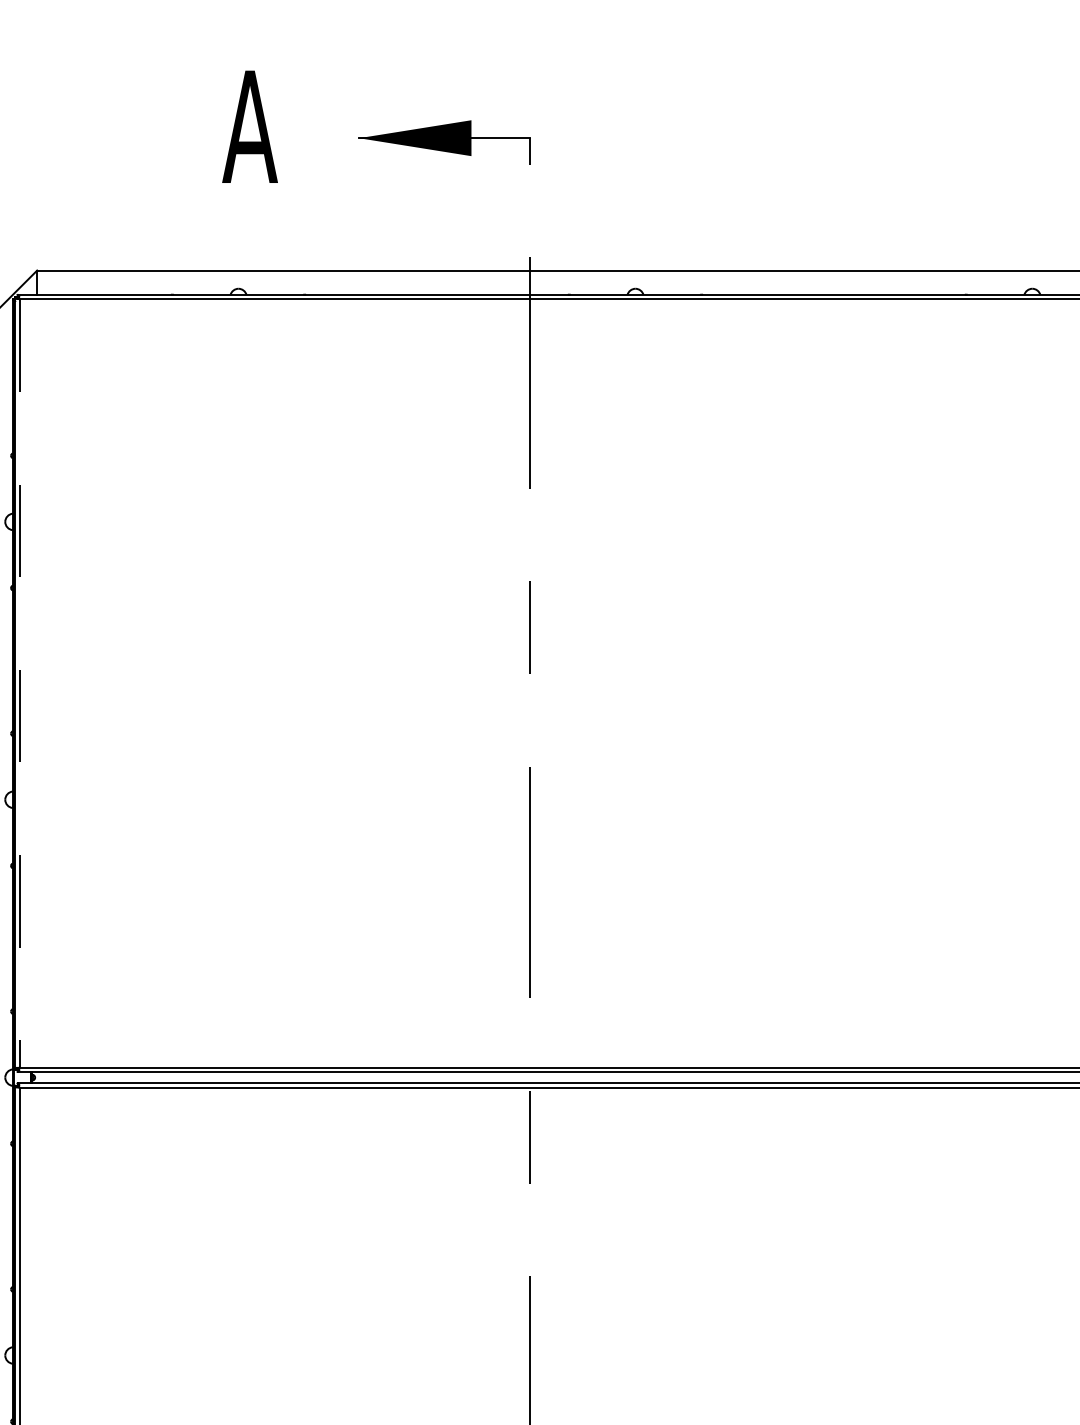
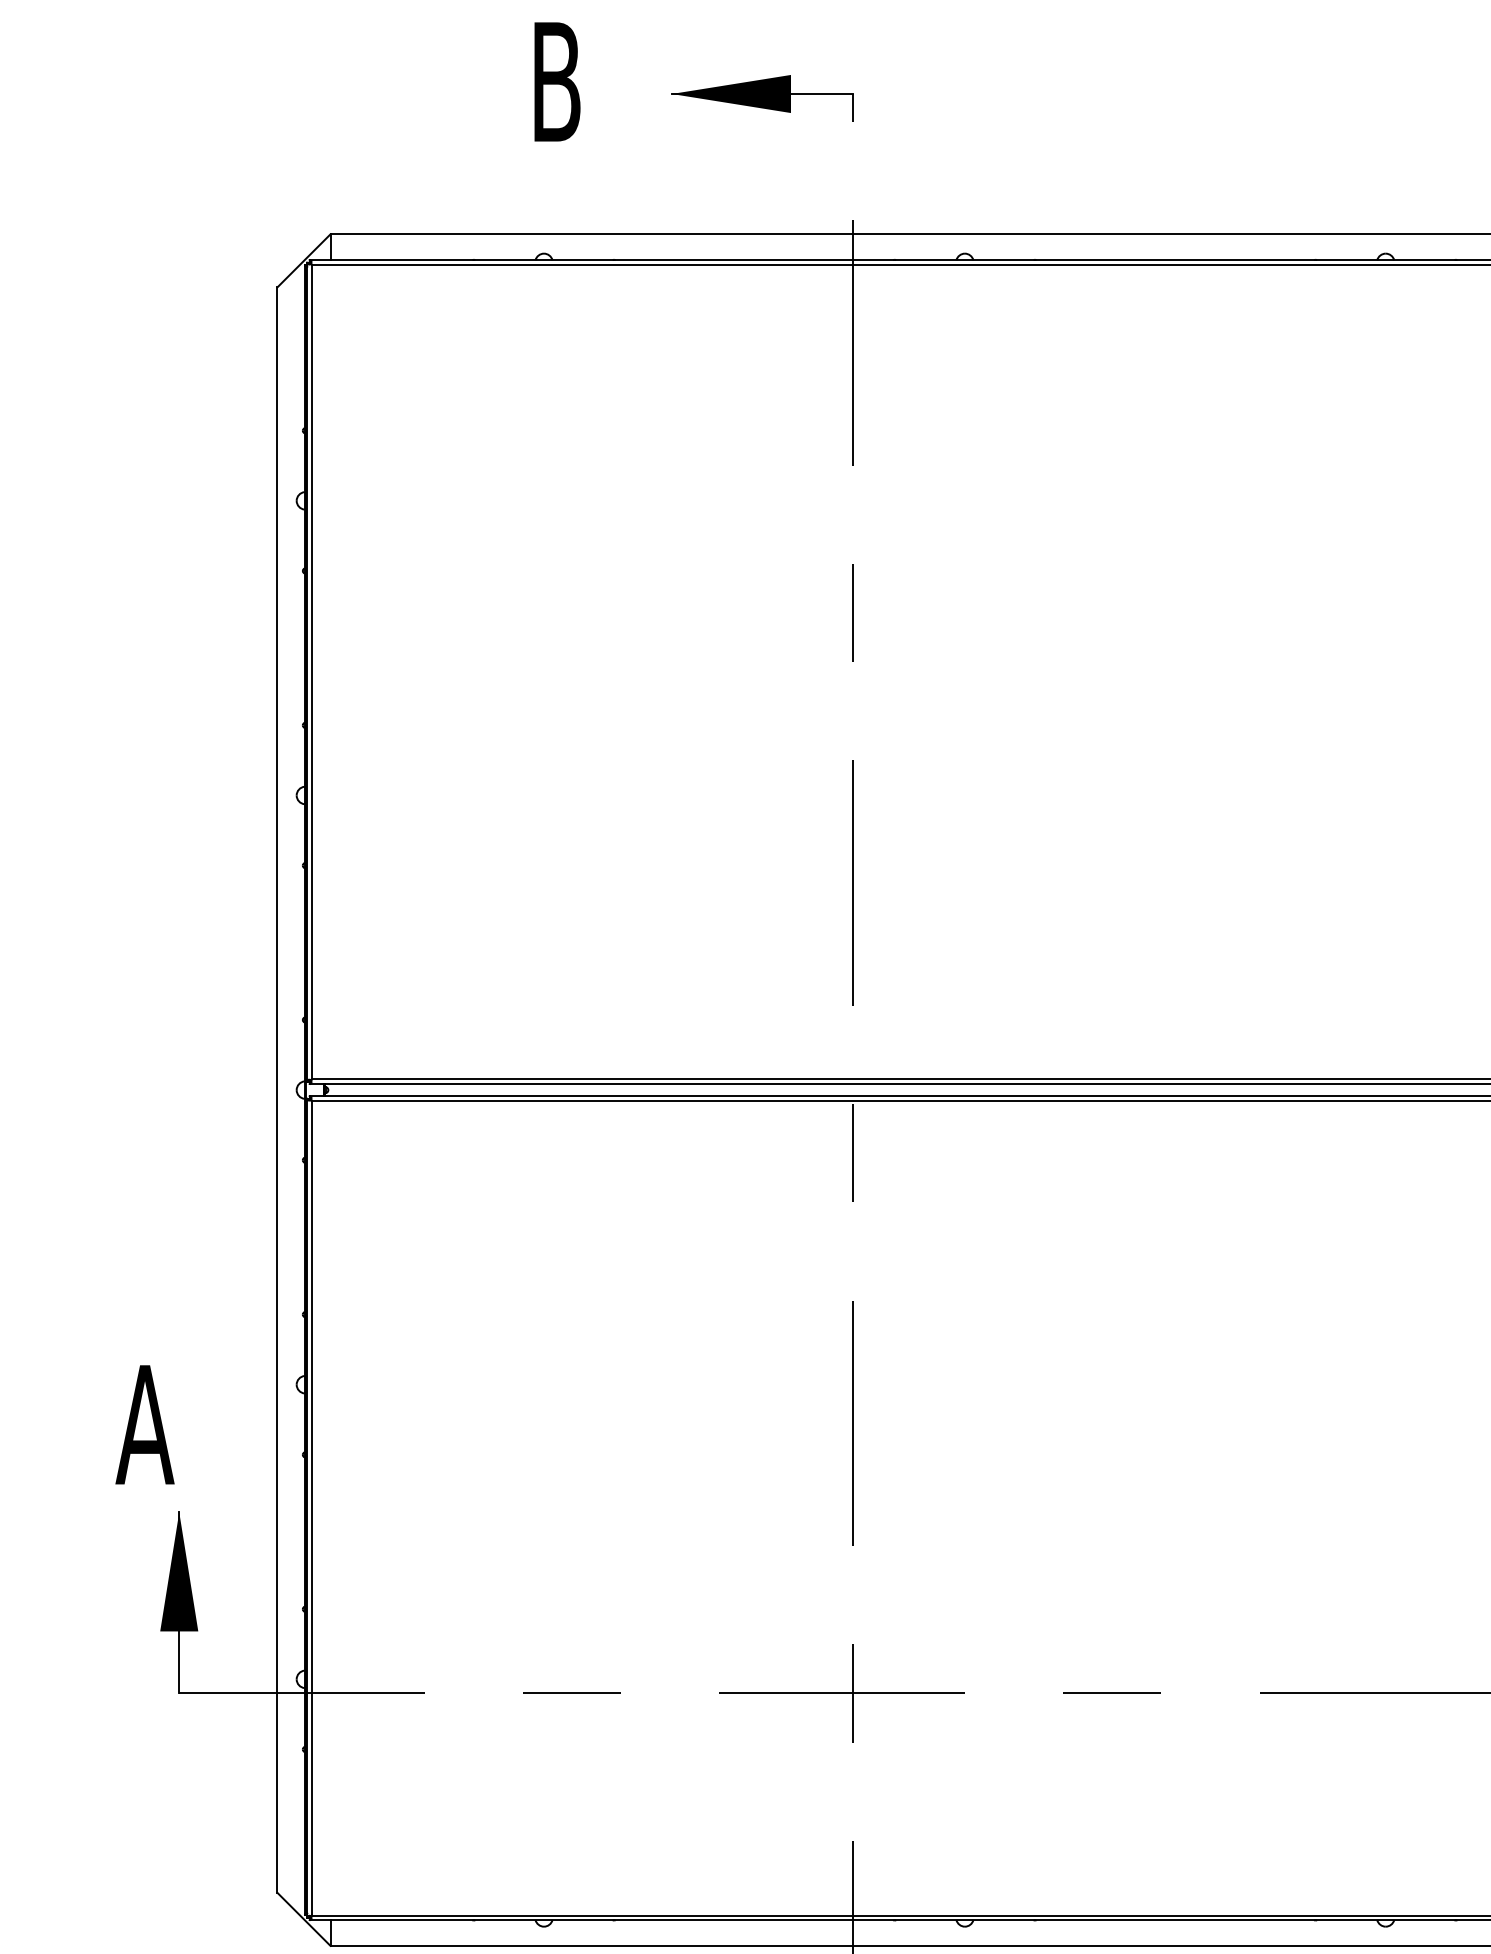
text: (249, 126) -> (555, 81), A -> B
line: (19, 683) -> (311, 672), dashed -> solid

